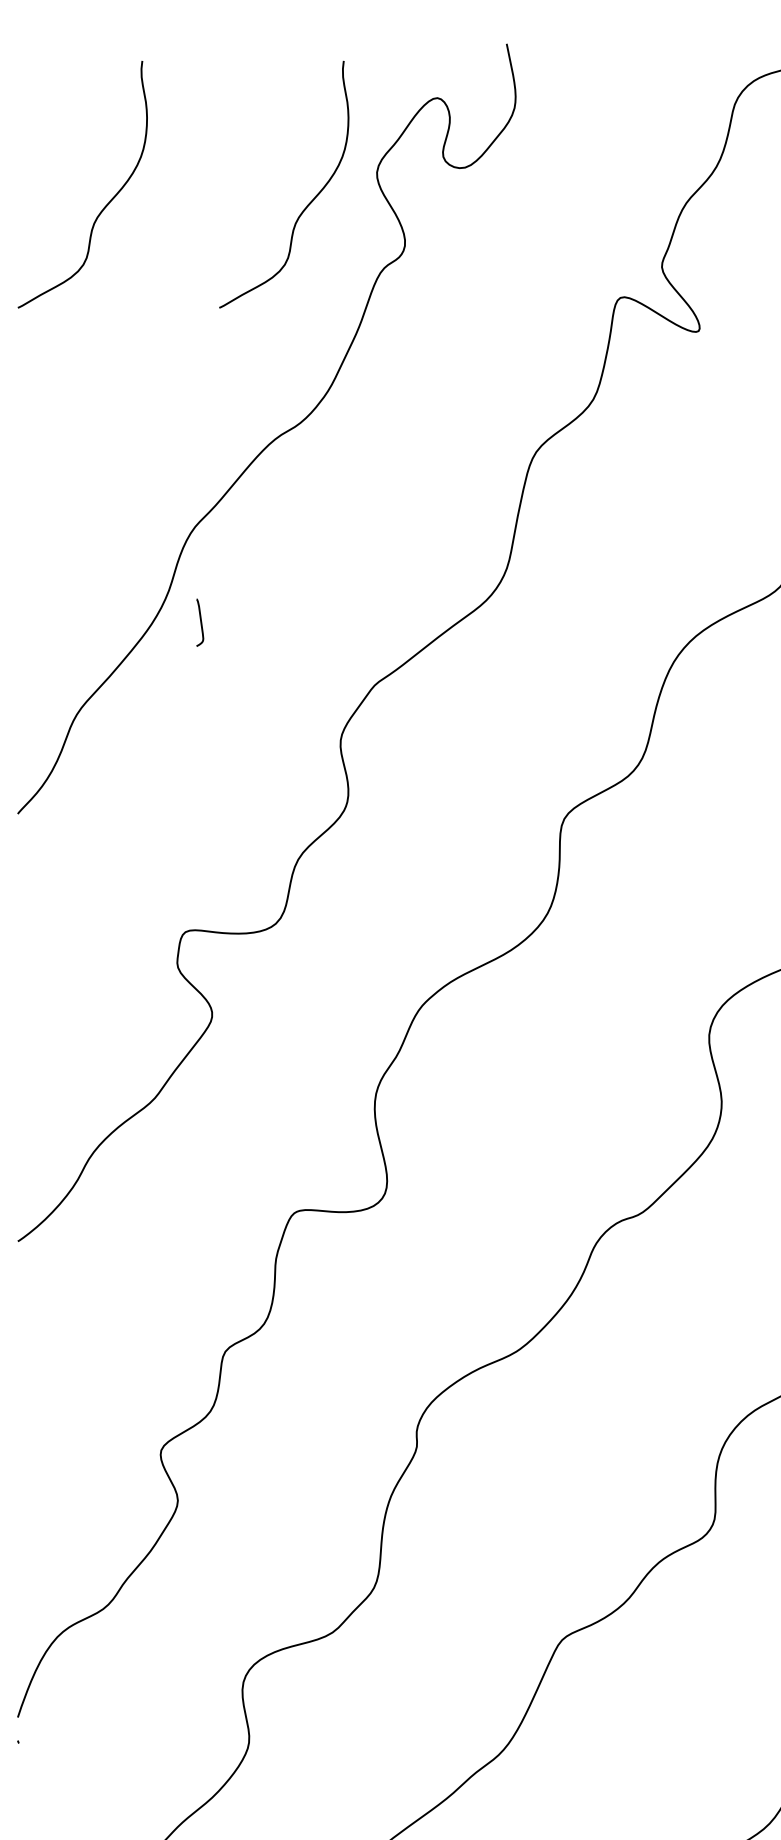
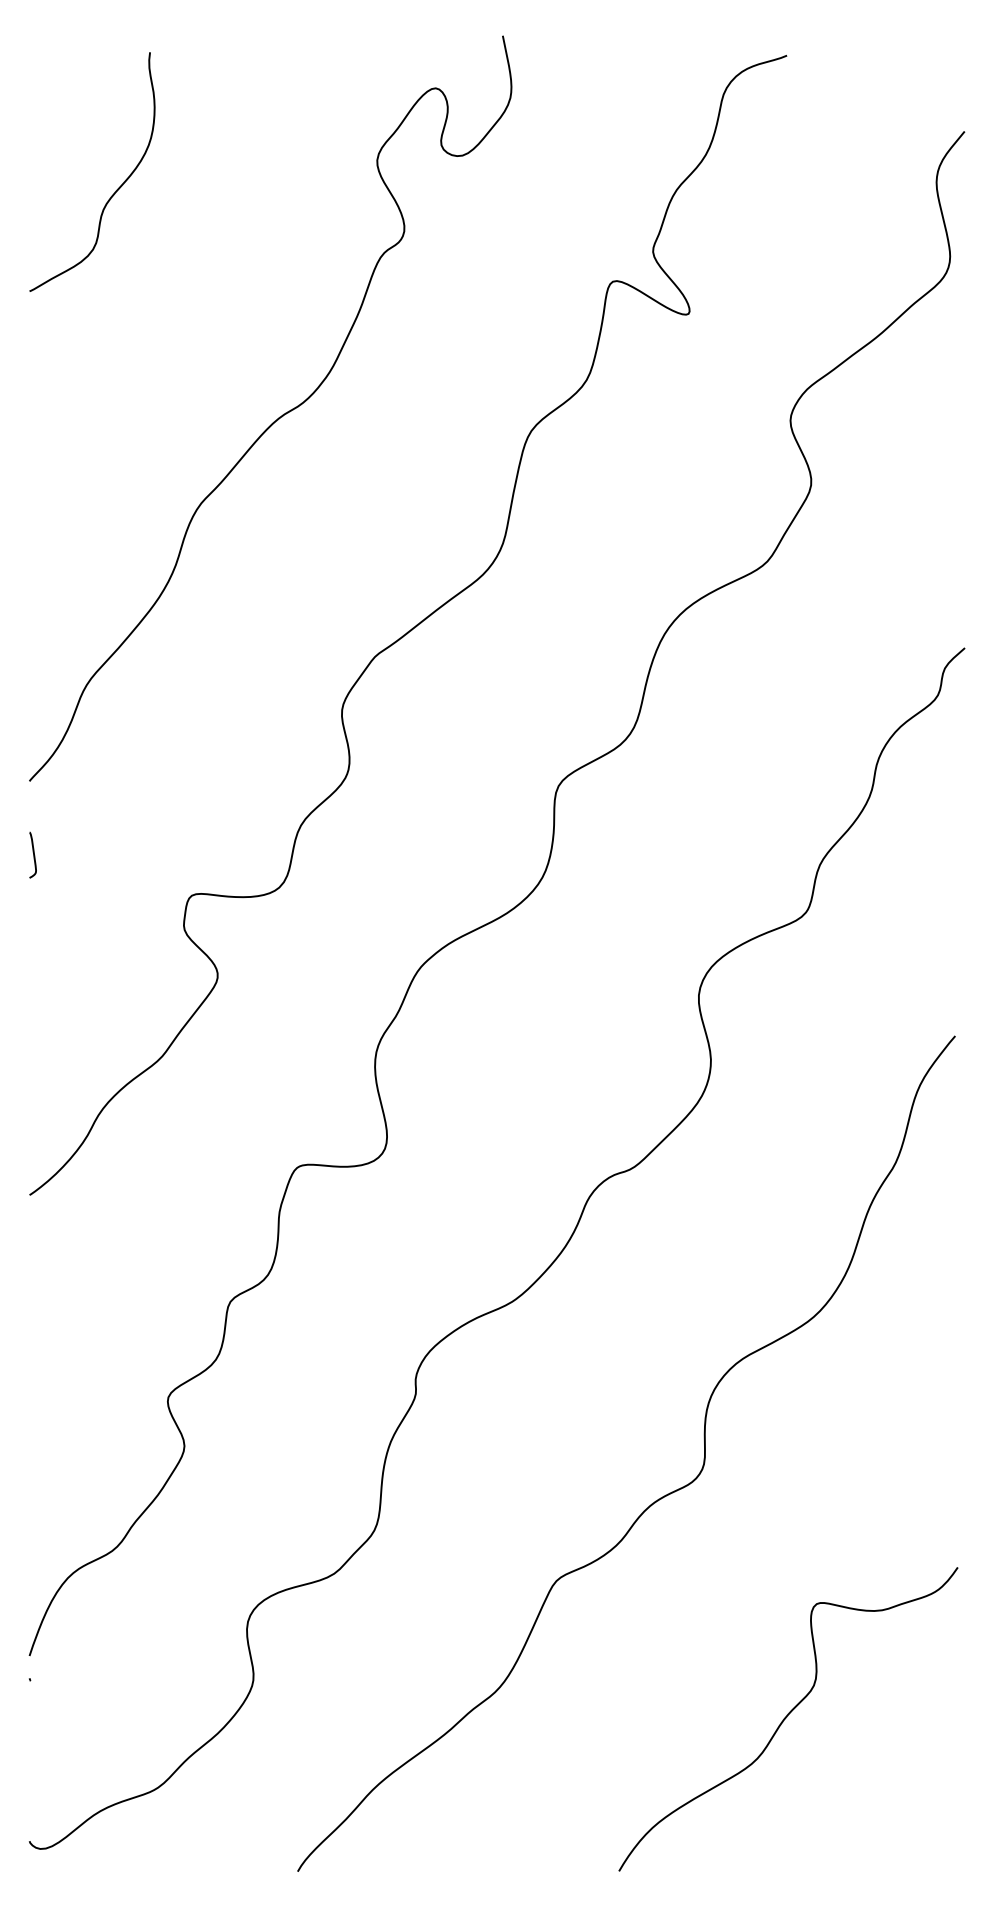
curve: (308, 203) -> (310, 190), removed
curve: (200, 622) -> (33, 854), moved

